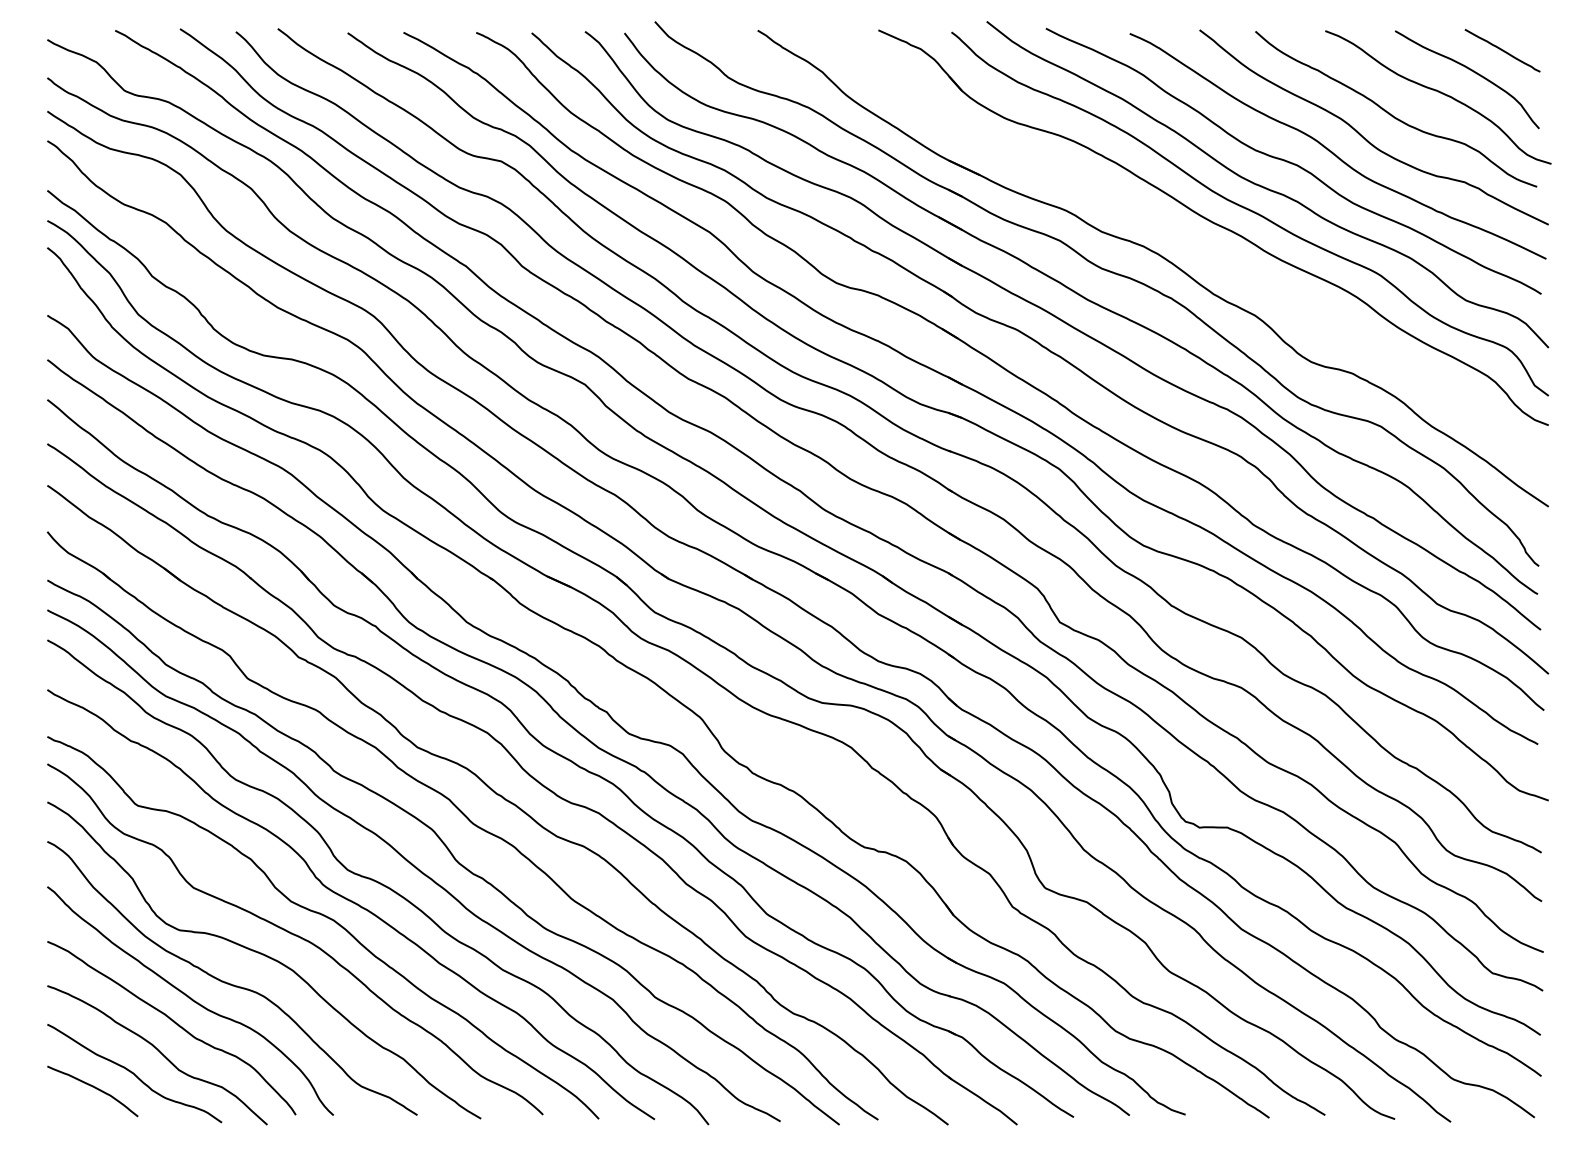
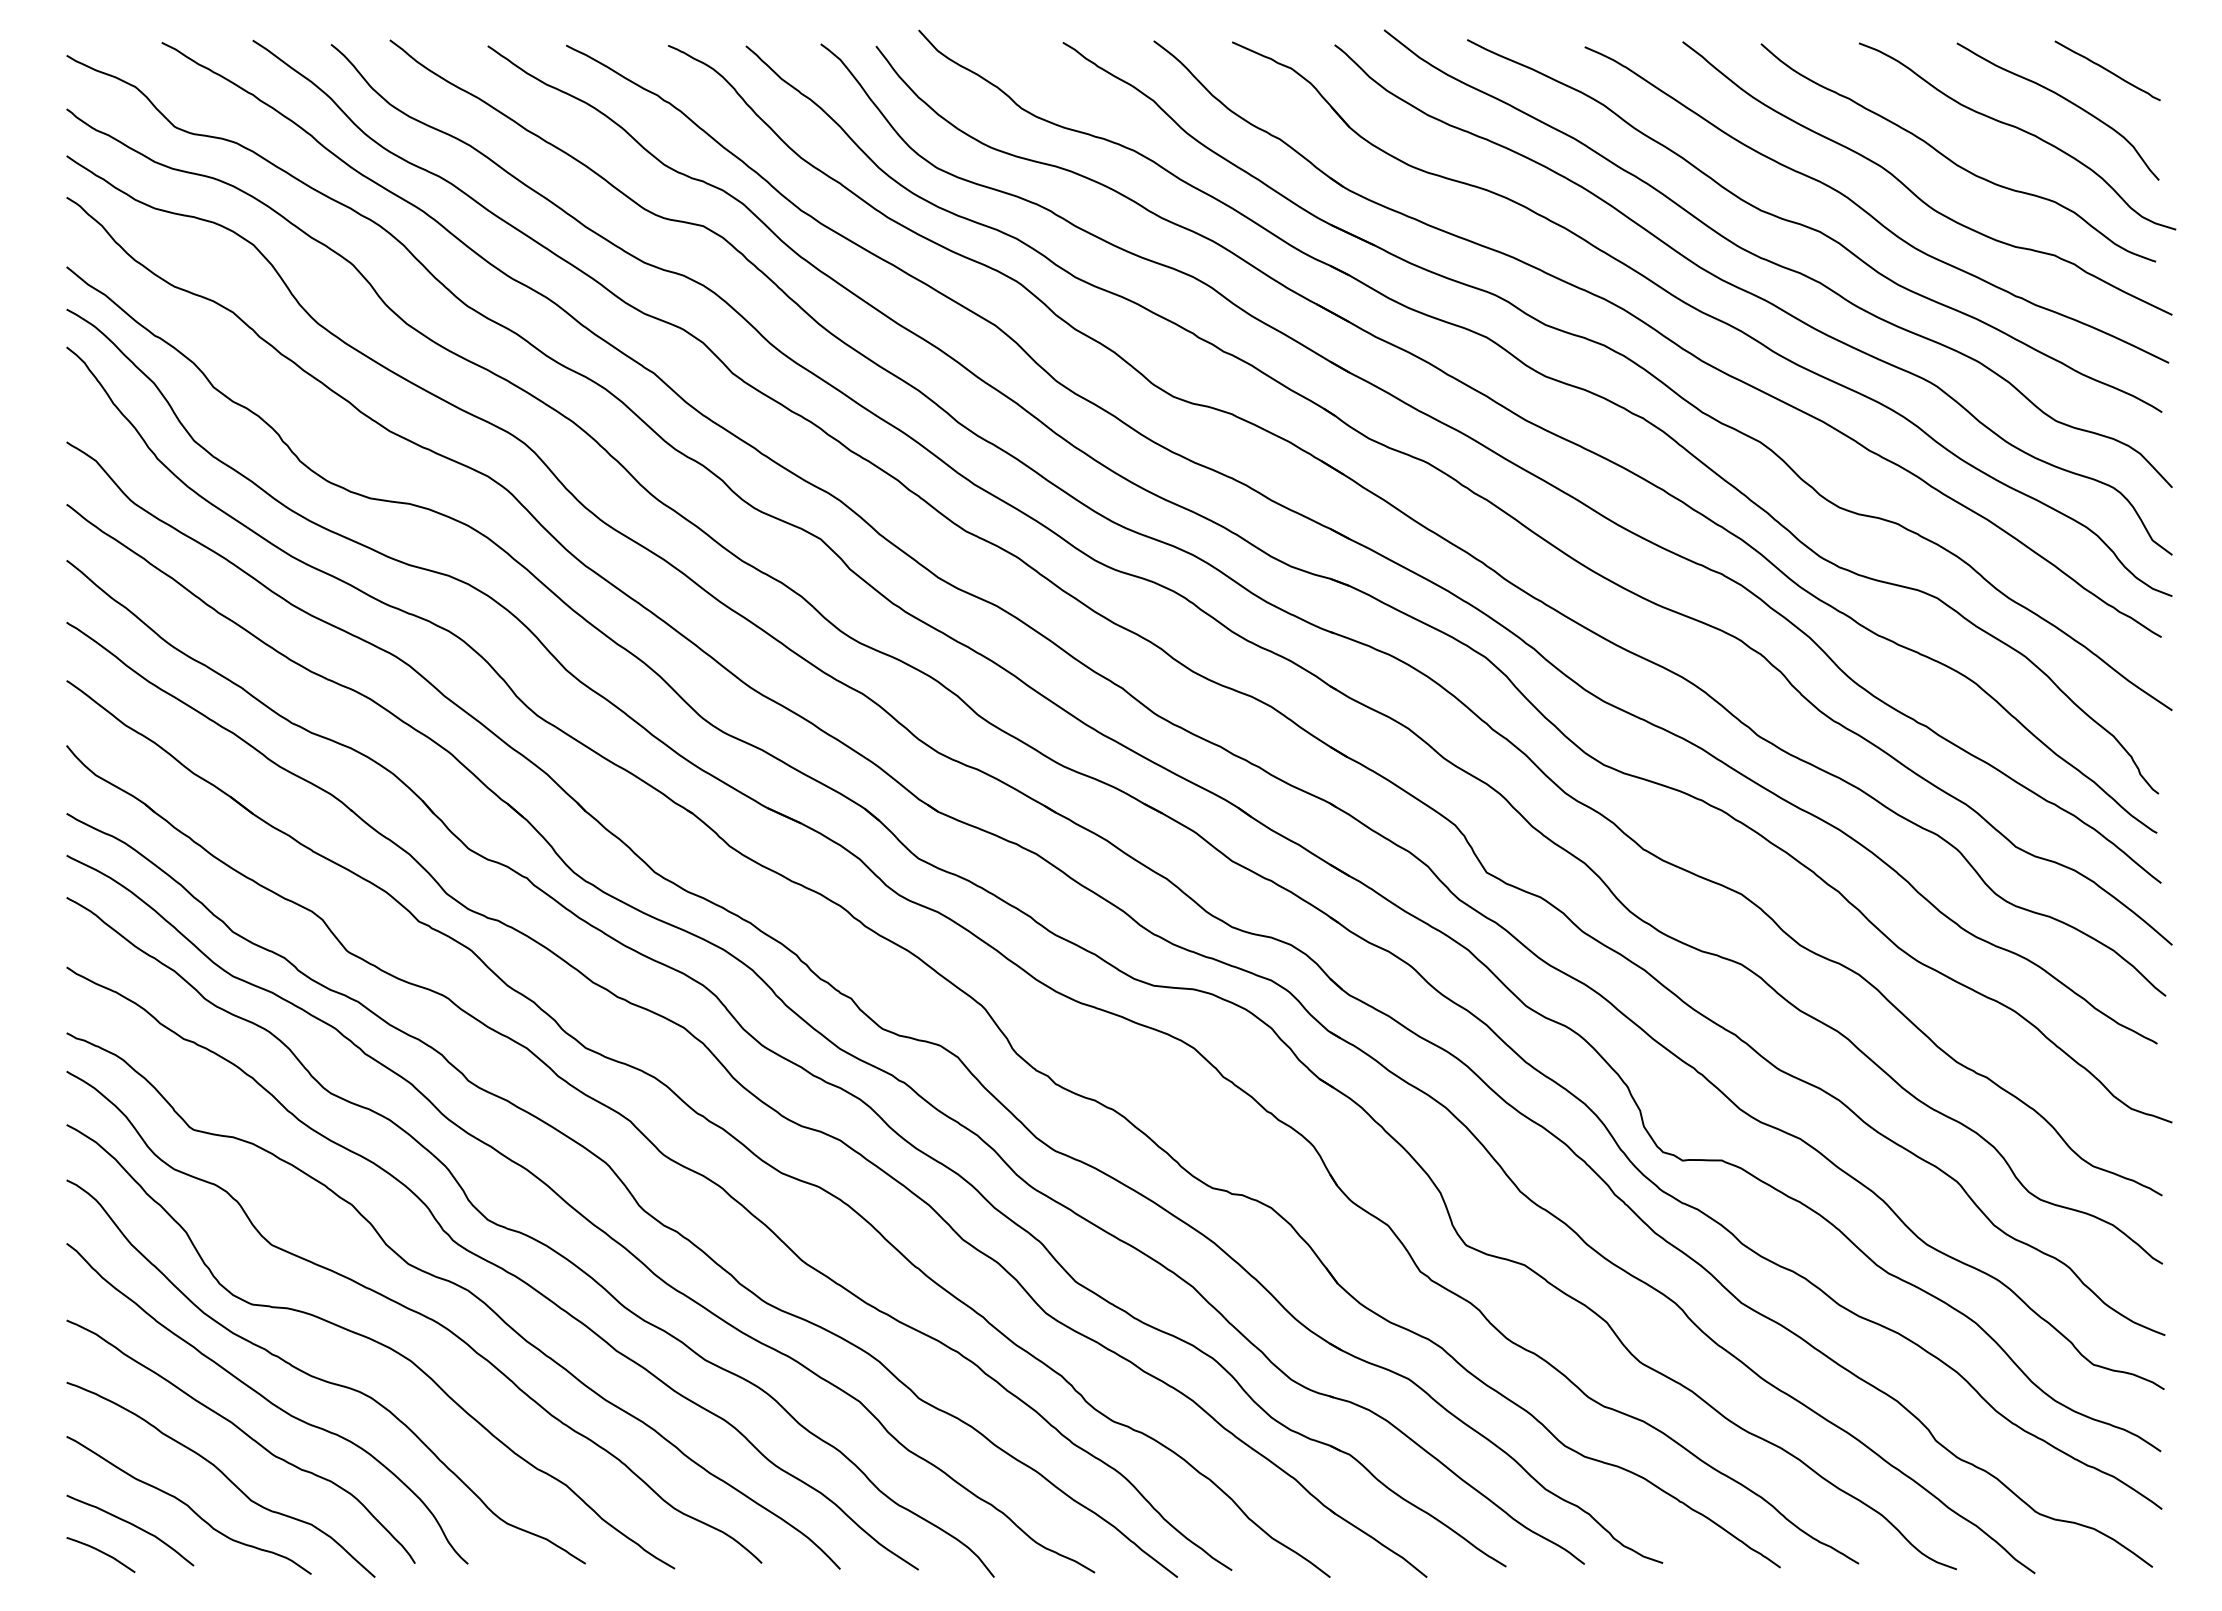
part: (1181, 241) -> (1657, 338), added
curve: (71, 1107) -> (100, 1552), added

